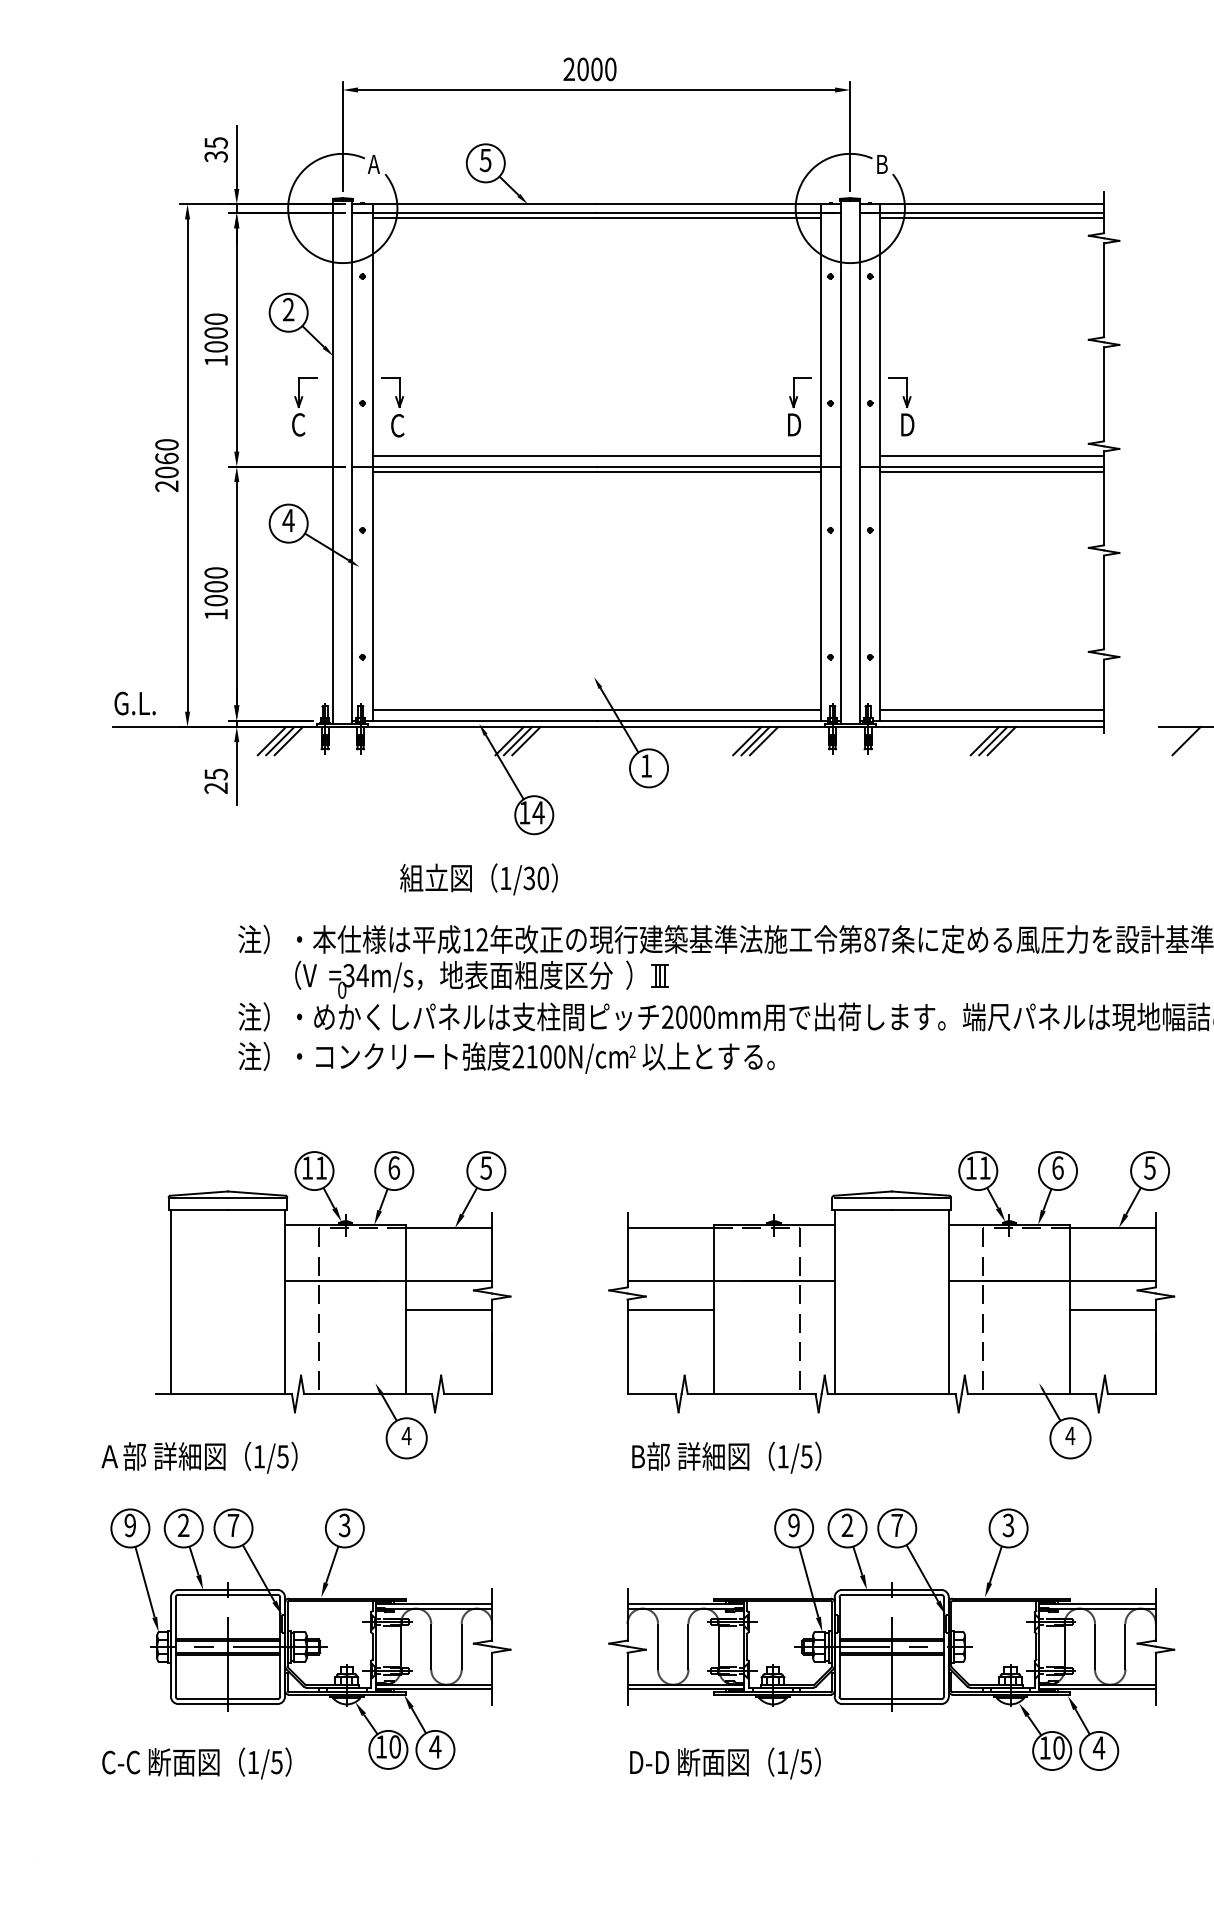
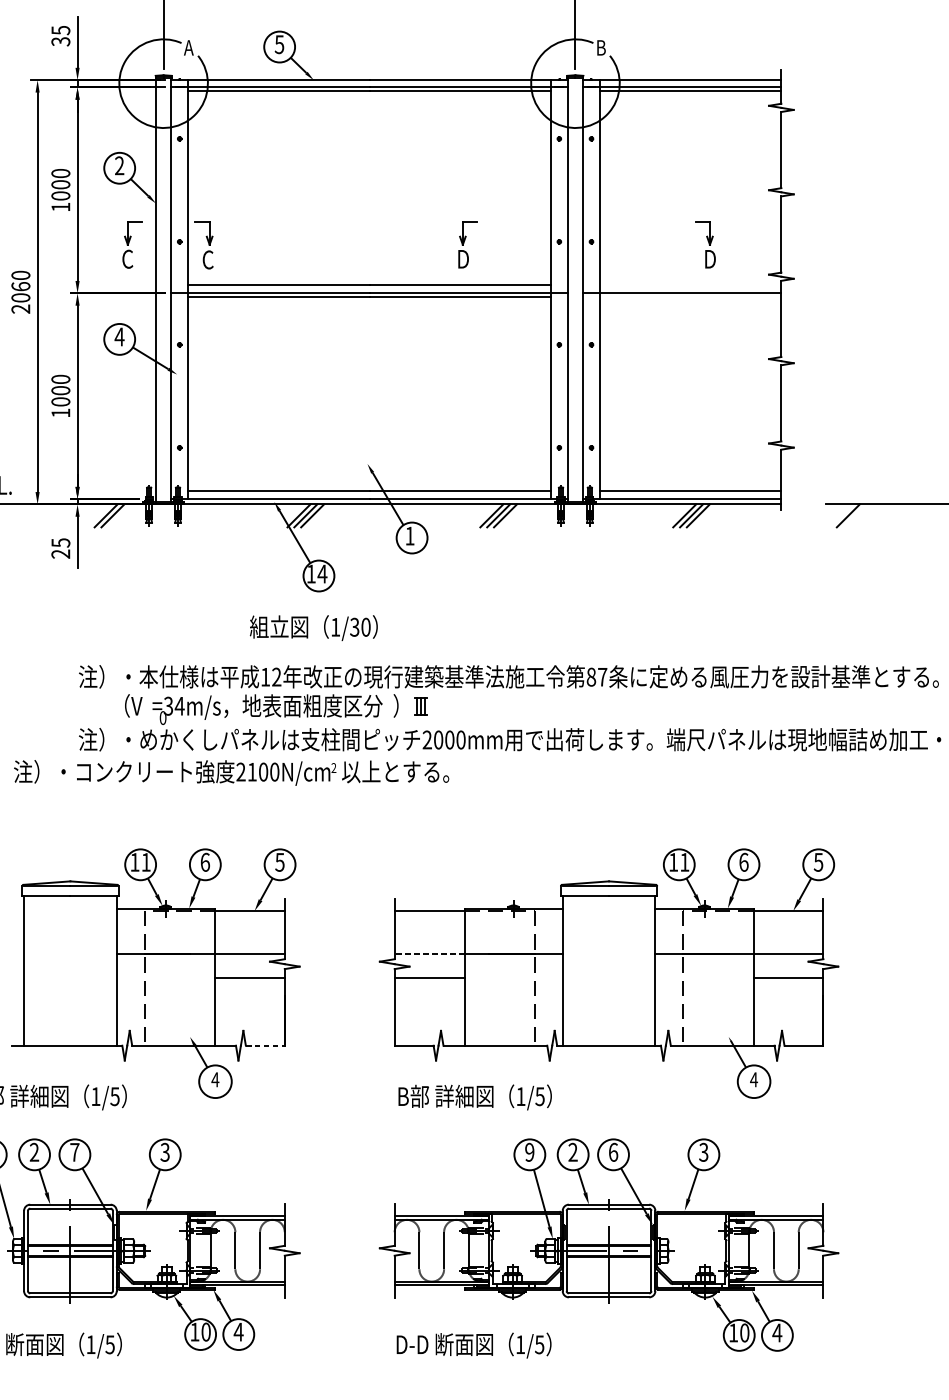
part: (799, 406) -> (467, 244), moved
part: (901, 406) -> (705, 244), moved
line: (992, 456) -> (690, 284), removed
line: (992, 471) -> (690, 297), removed
line: (288, 740) -> (119, 515), removed
text: (478, 879) -> (313, 628), moved
text: (506, 1057) -> (231, 772), moved
line: (670, 1281) -> (429, 954), solid -> dashed
line: (468, 1393) -> (265, 1045), solid -> dashed
text: (896, 1525) -> (612, 1152), 7 -> 6

